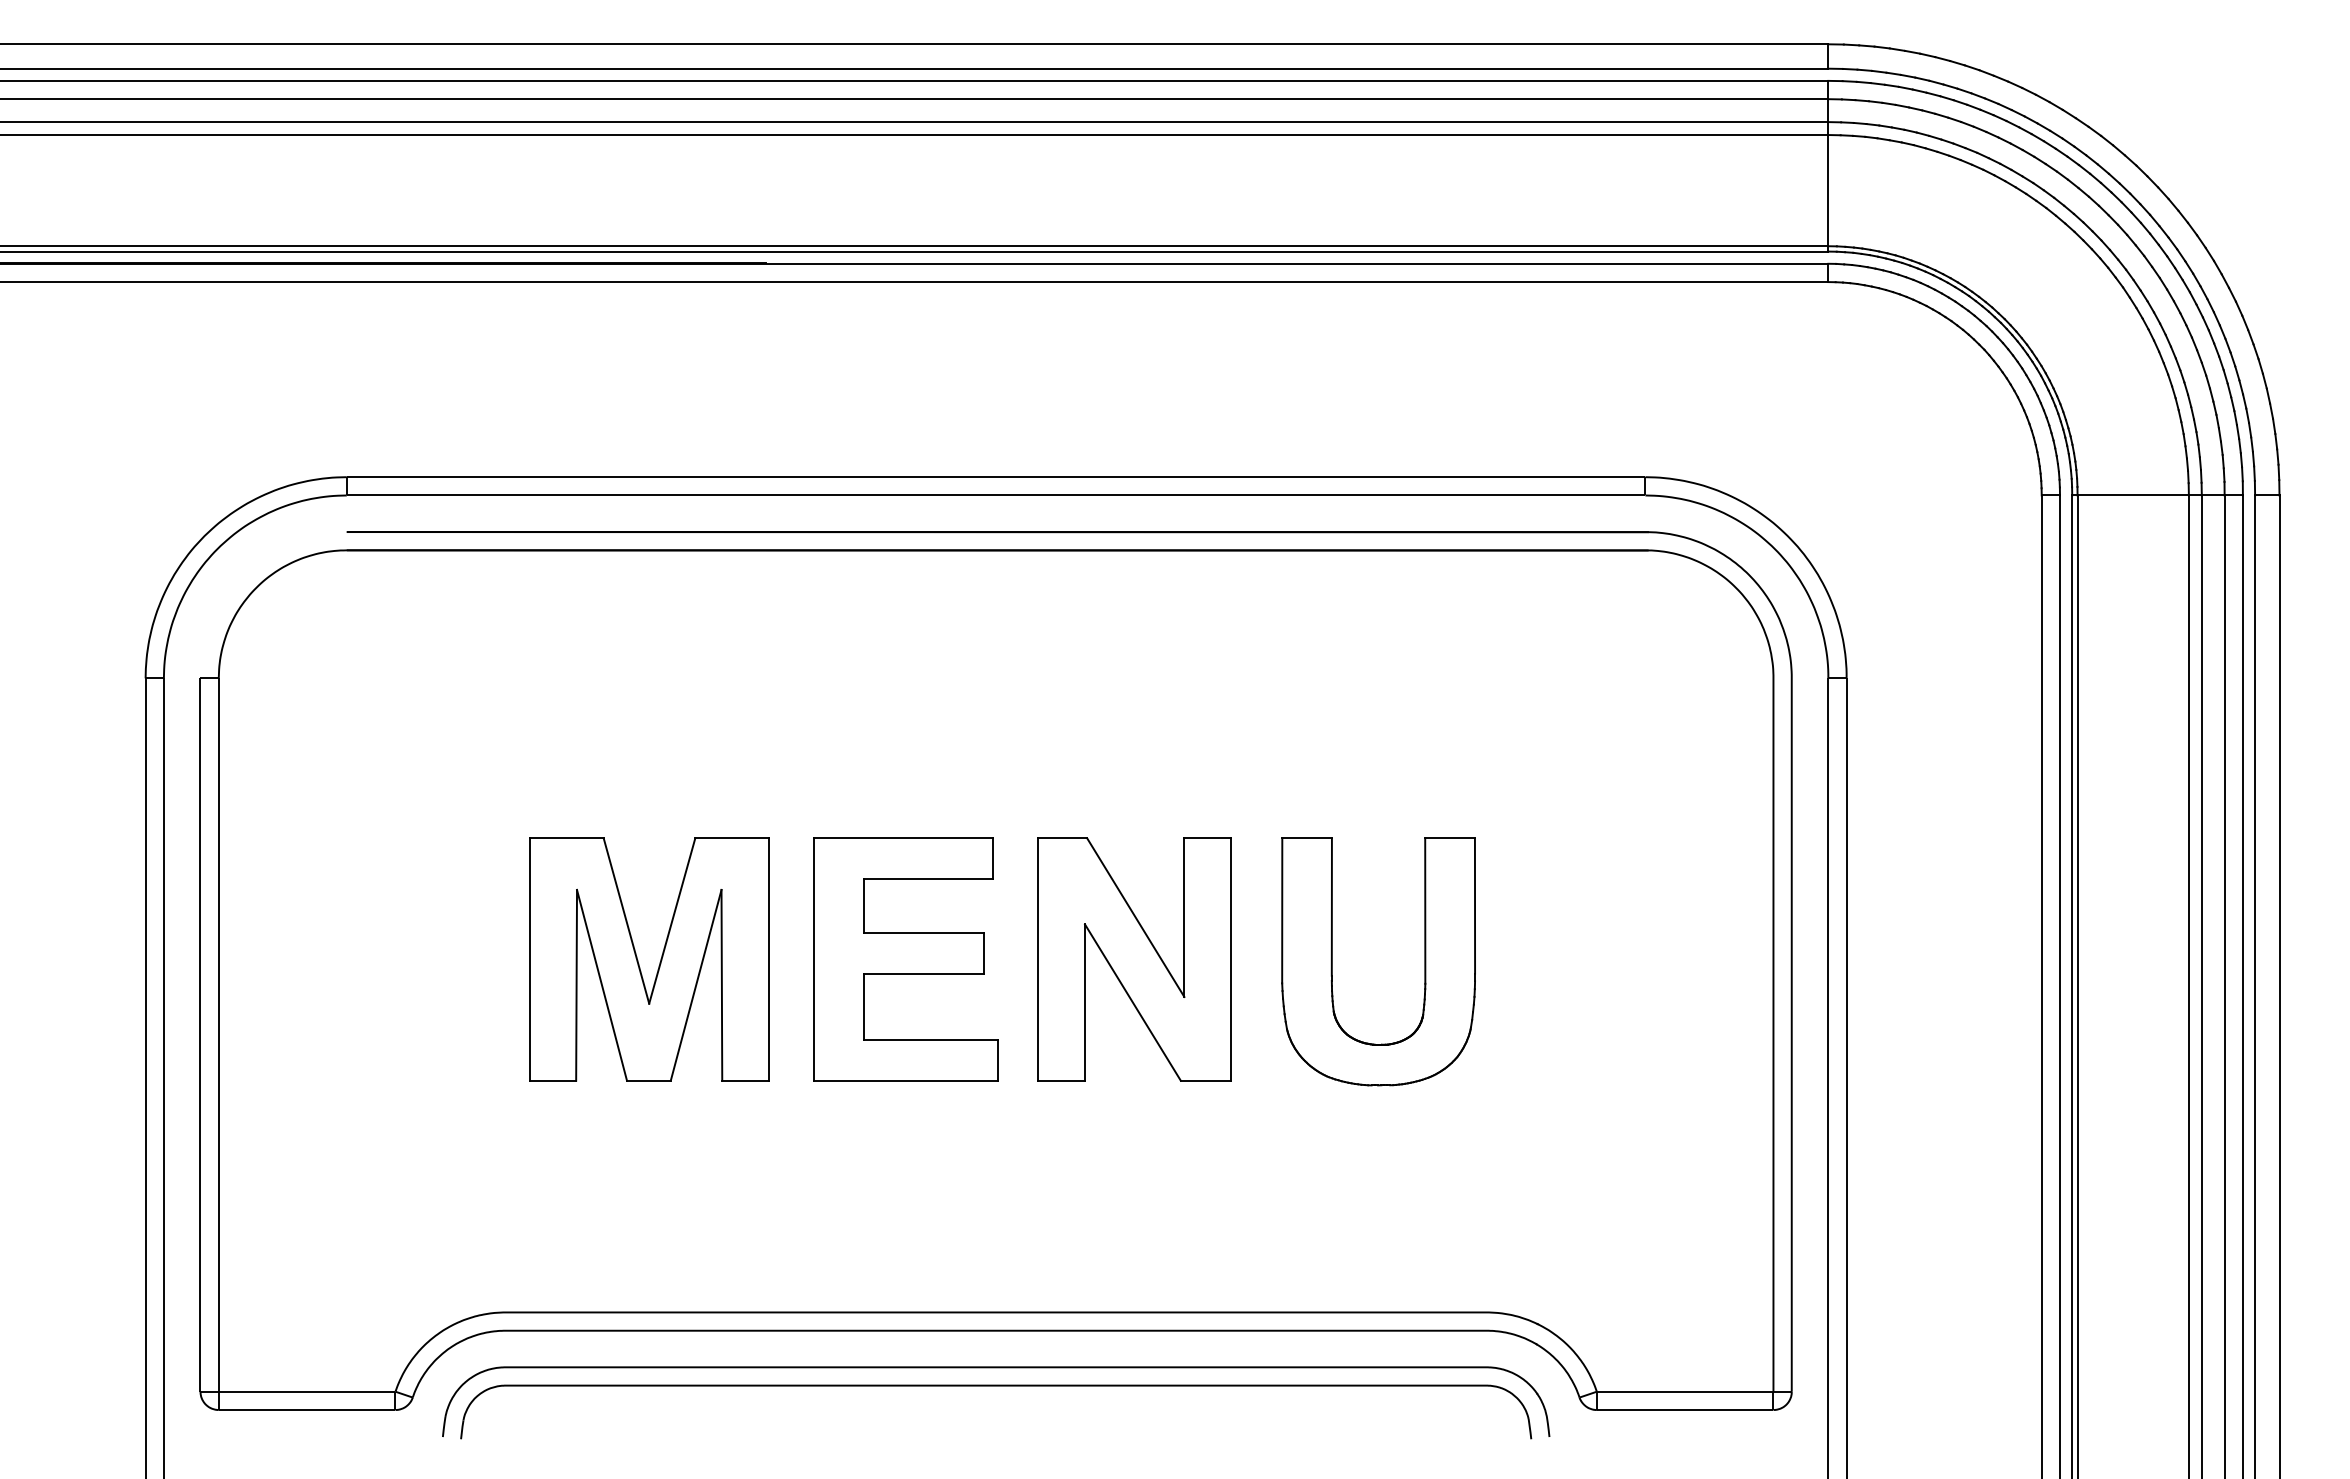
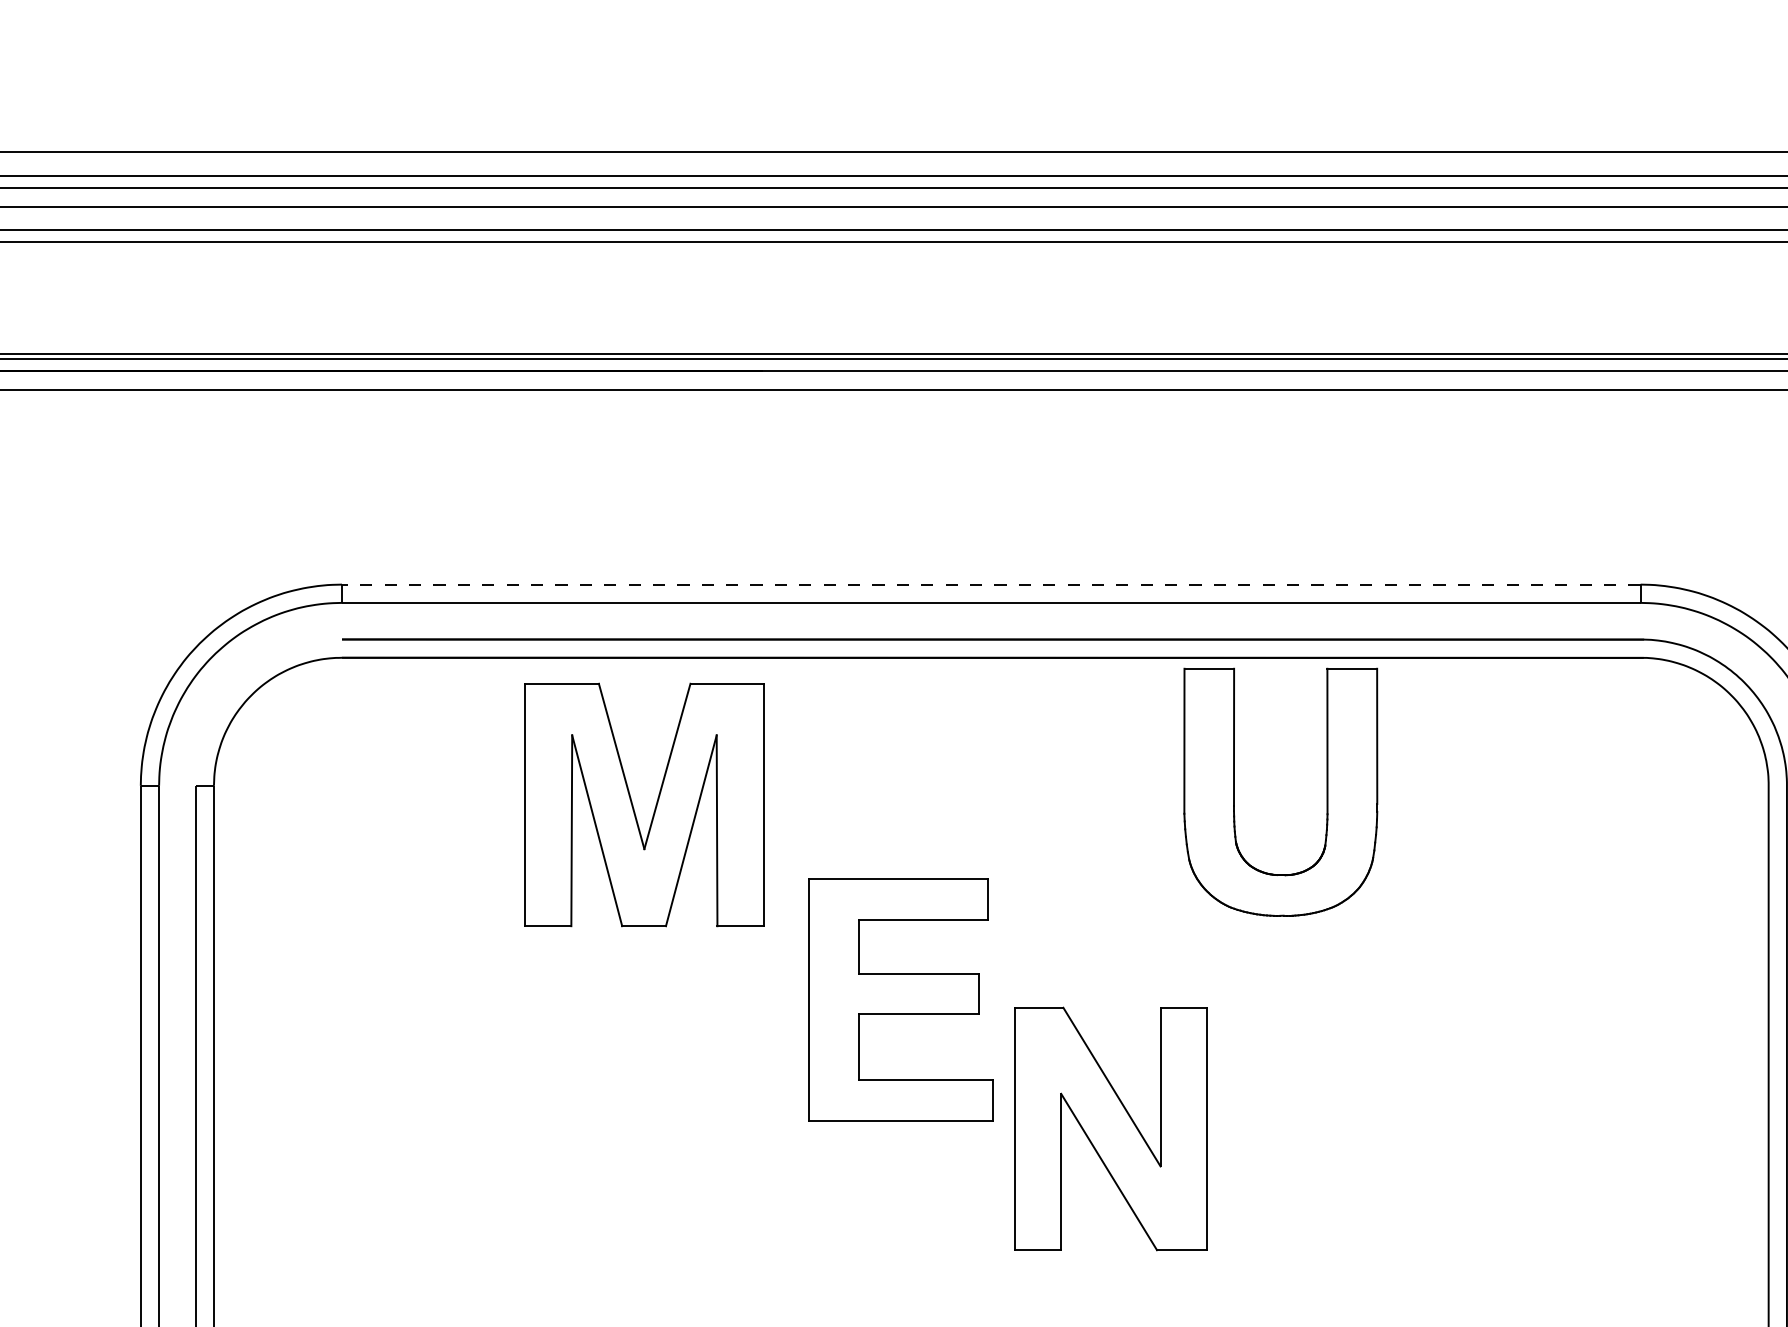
line: (995, 477) -> (990, 584), solid -> dashed
part: (905, 959) -> (900, 999), moved
part: (1134, 959) -> (1110, 1128), moved
part: (1332, 961) -> (1234, 791), moved
part: (659, 962) -> (654, 807), moved

